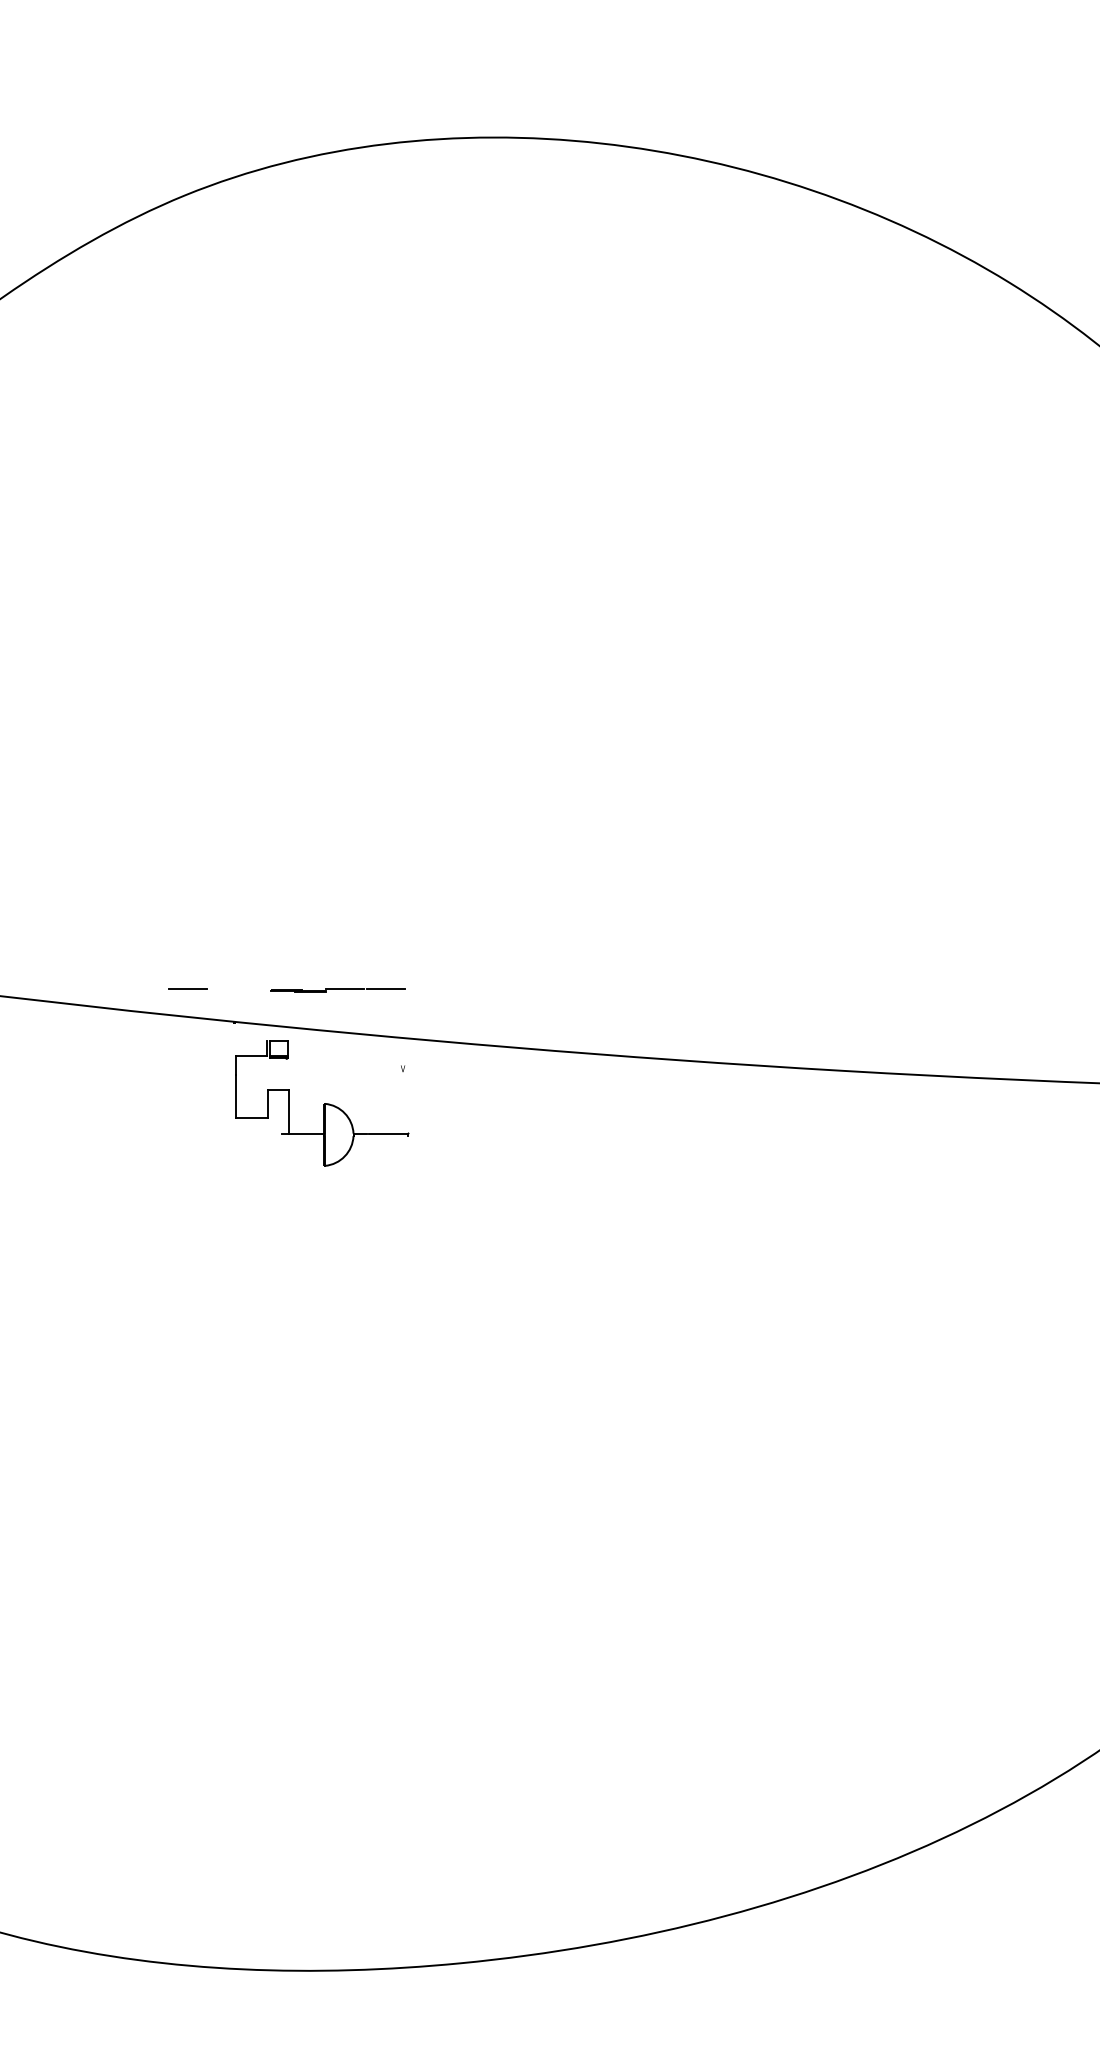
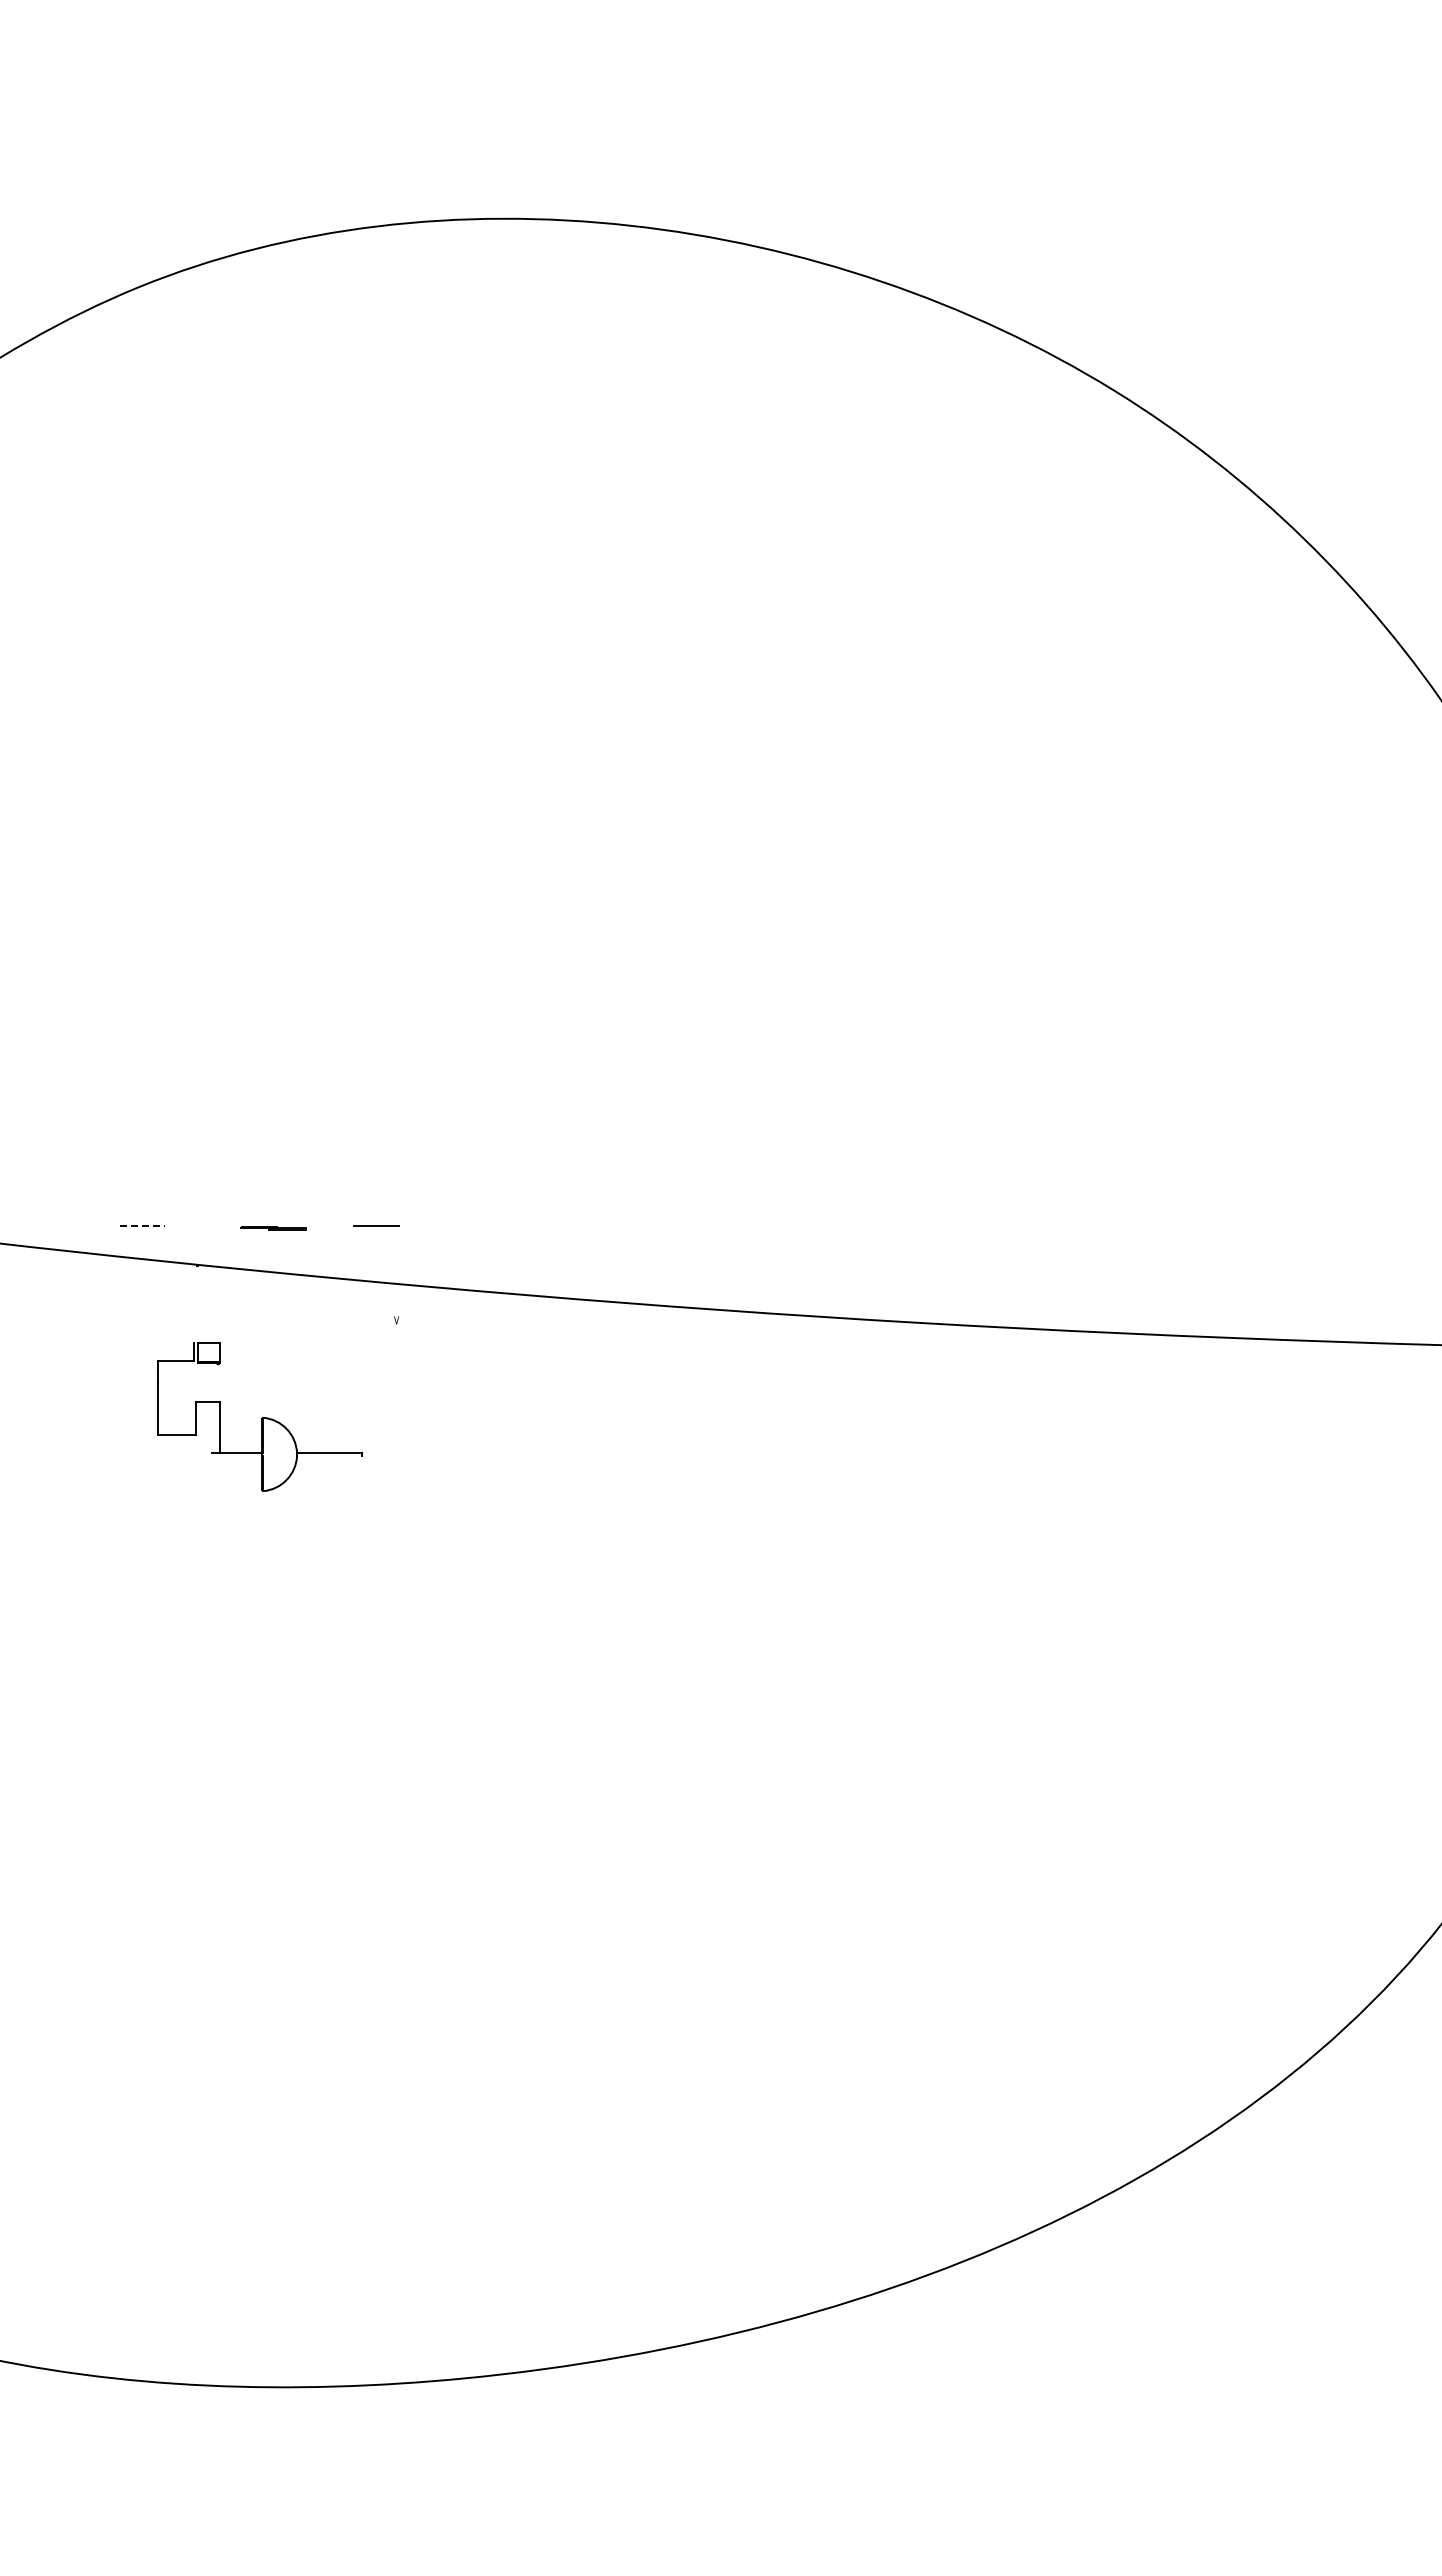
line: (188, 989) -> (142, 1226), solid -> dashed
line: (344, 989) -> (327, 1226), removed
part: (321, 1102) -> (259, 1416), moved

